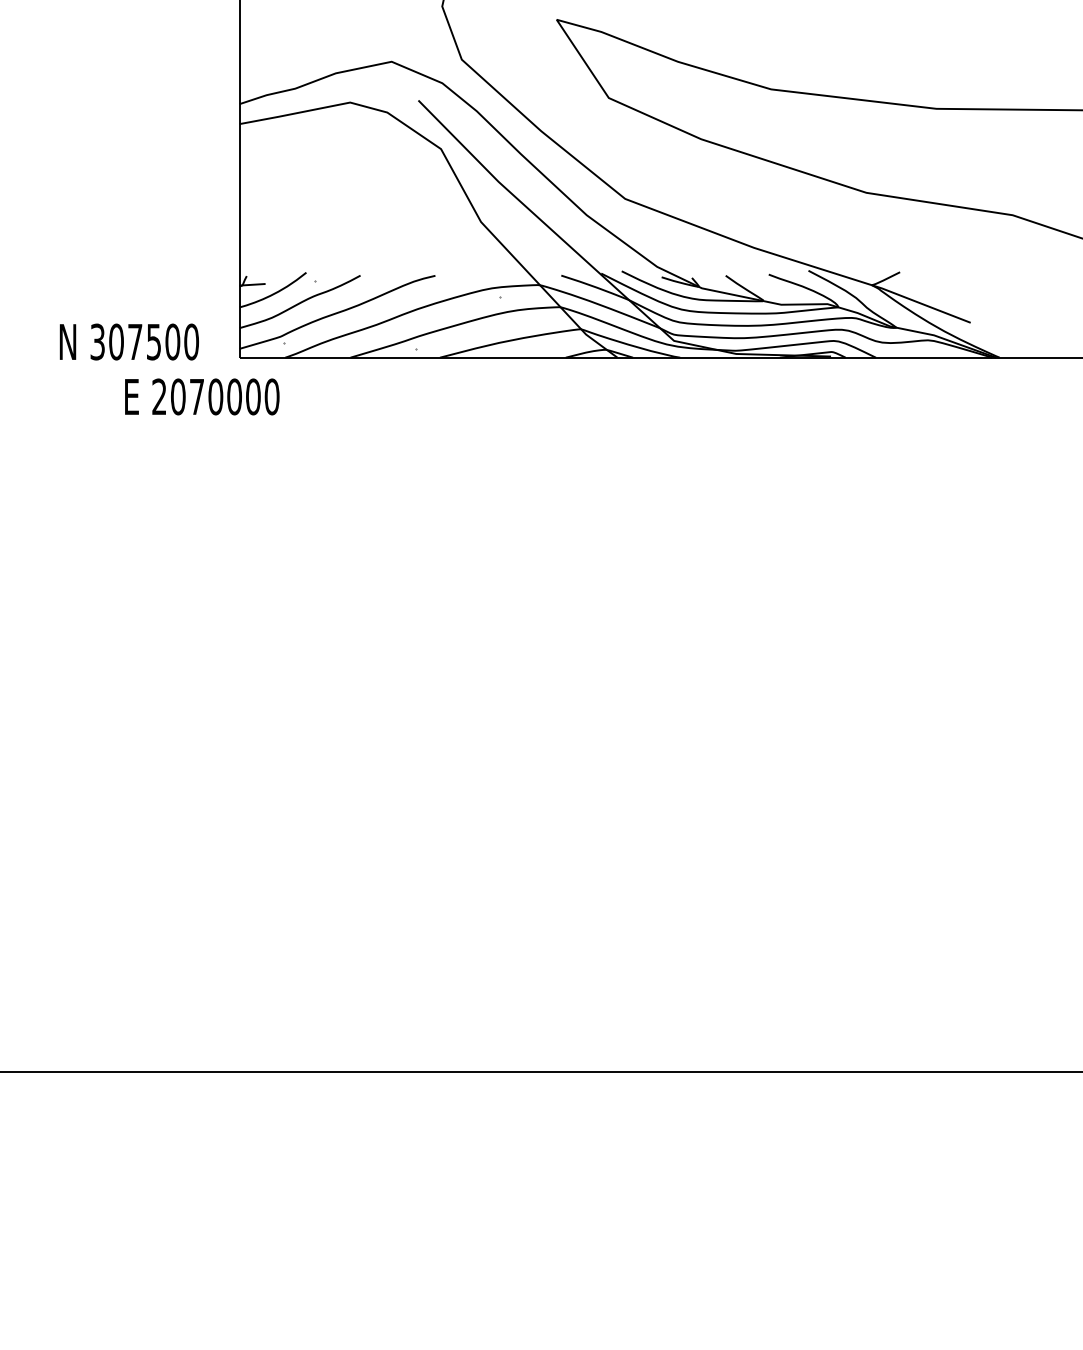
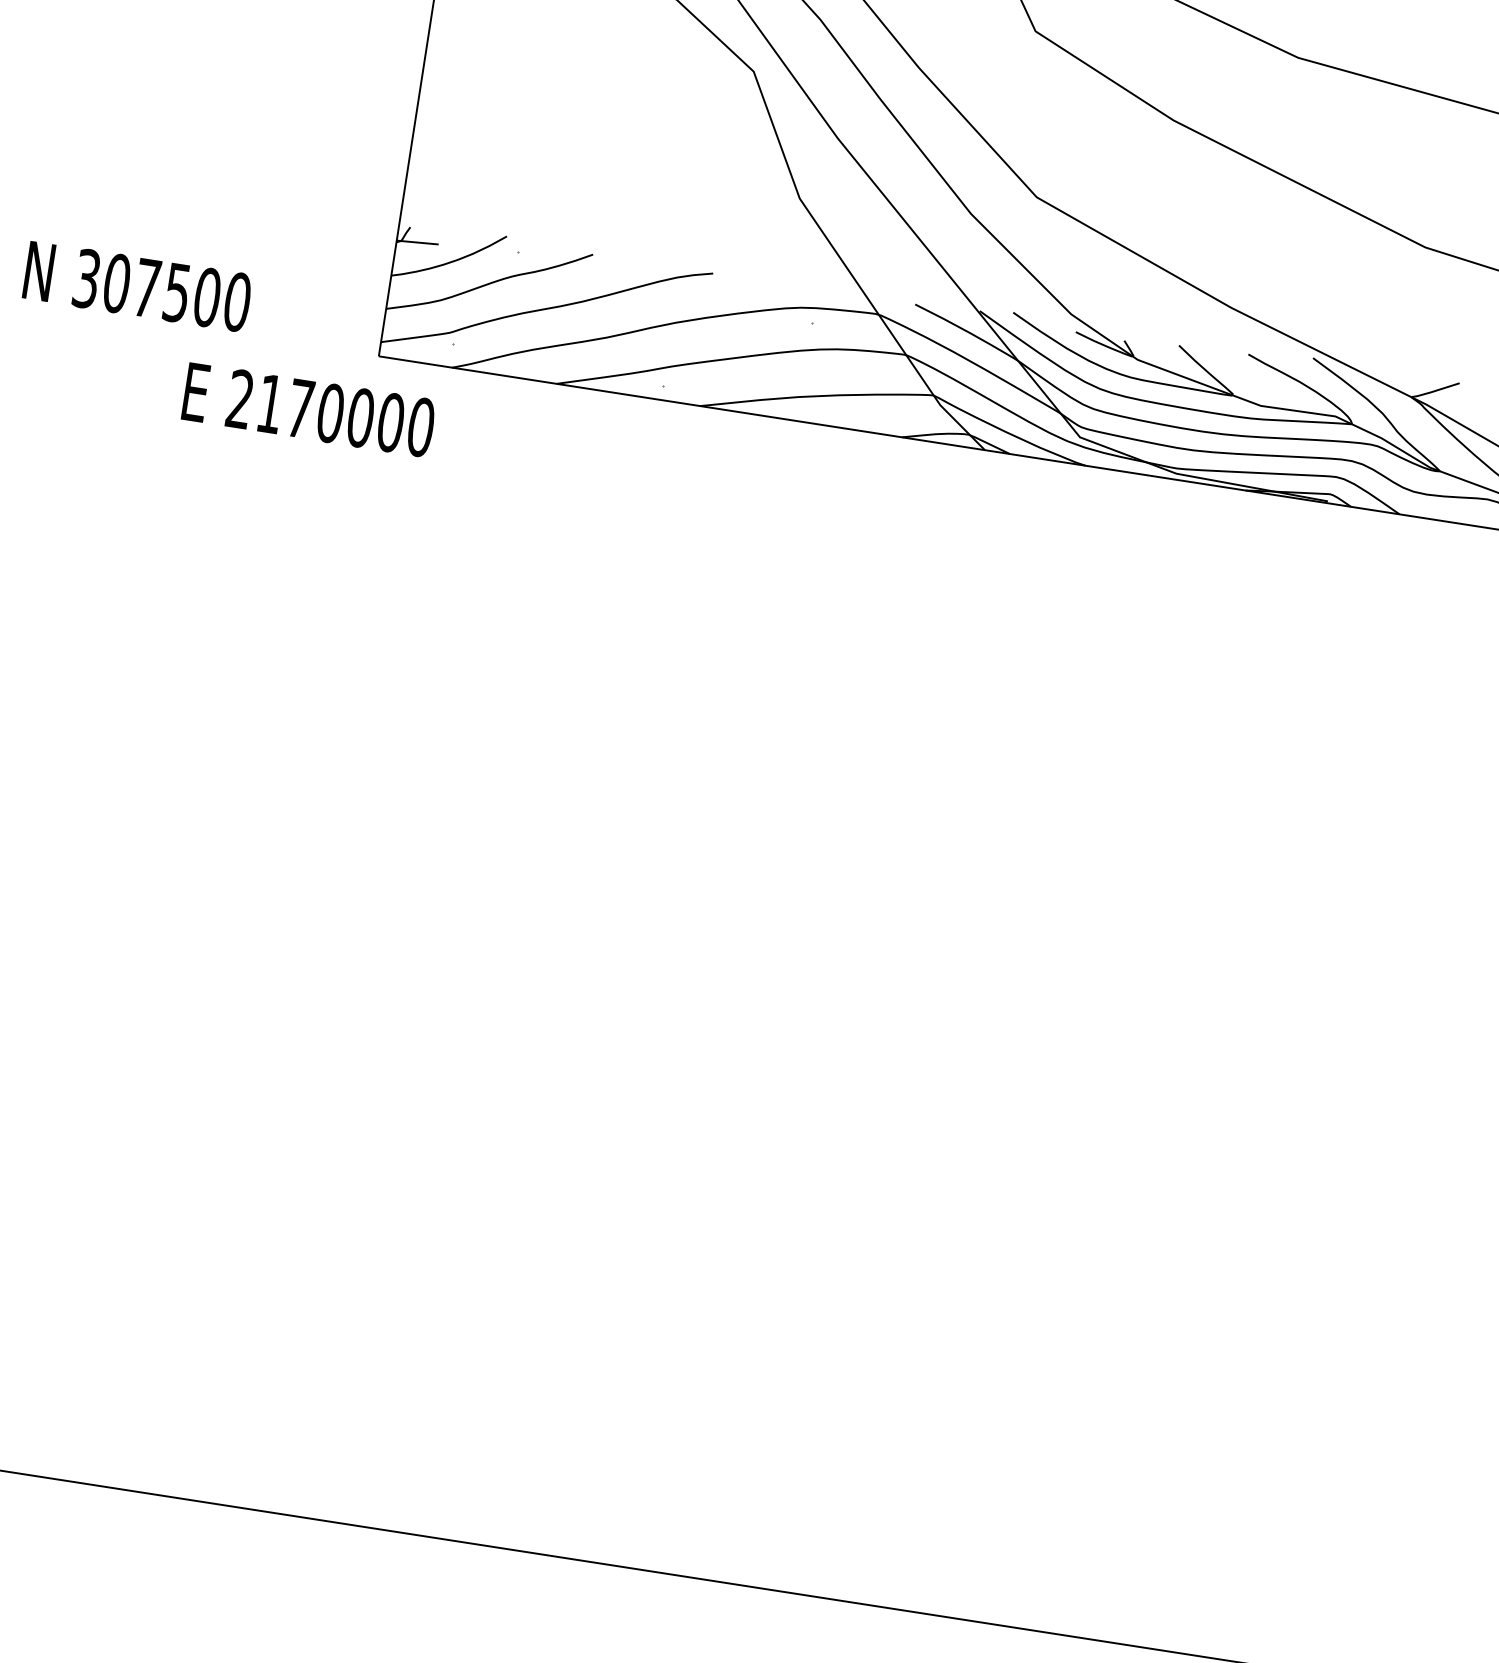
text: (128, 341) -> (136, 285), moved
text: (178, 396) -> (270, 403), 2070000 -> 2170000

